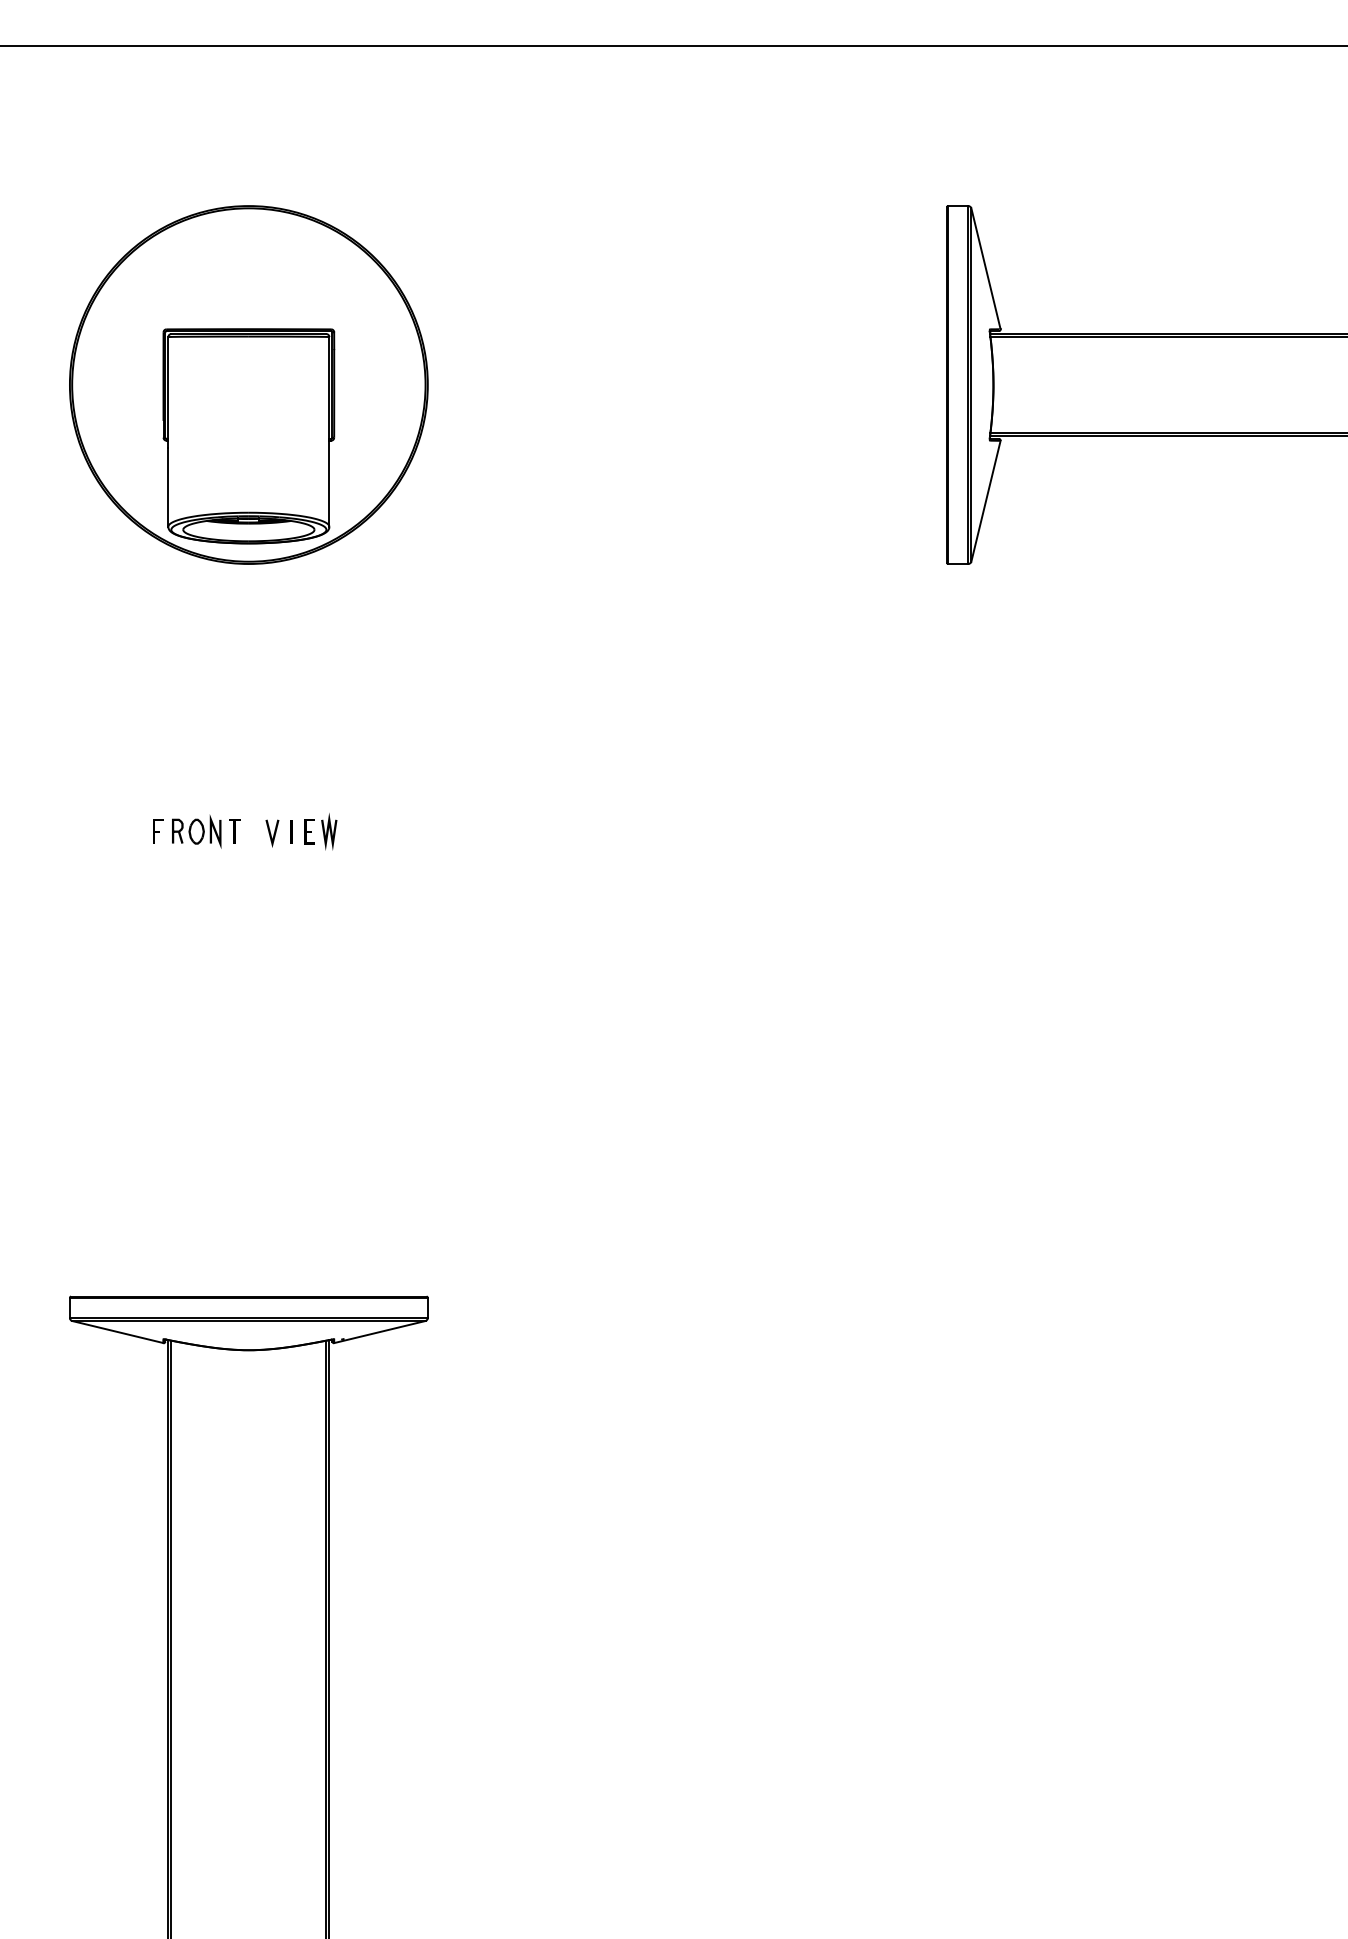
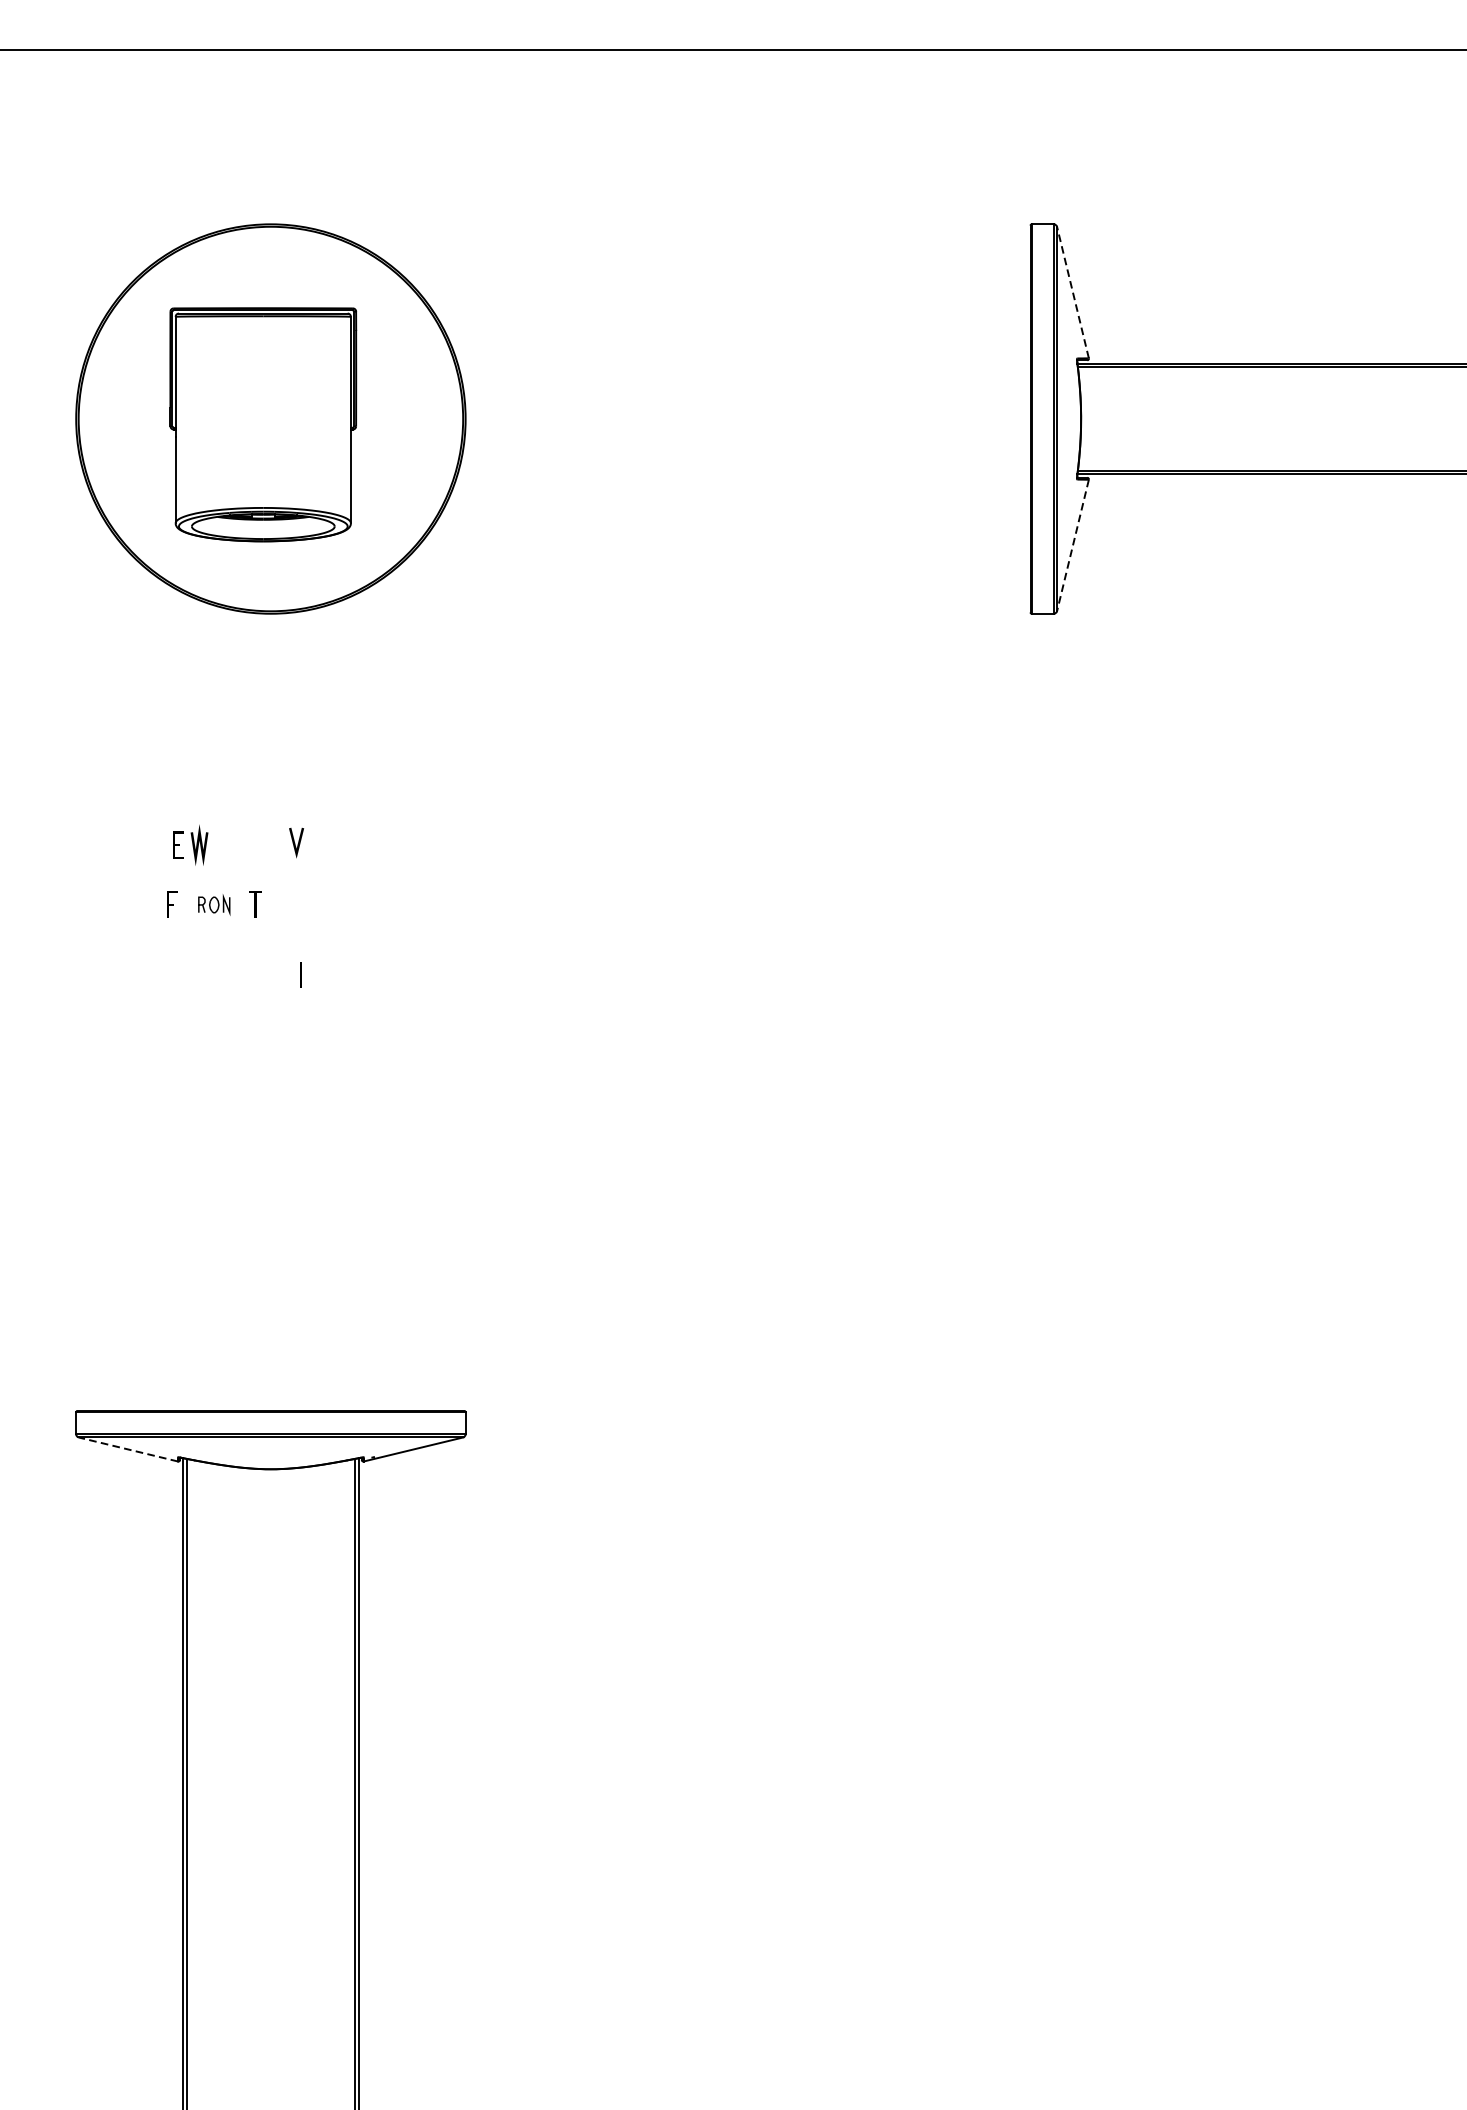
line: (985, 268) -> (1072, 292), solid -> dashed
part: (248, 436) -> (262, 424), moved
line: (985, 501) -> (1072, 545), solid -> dashed
part: (196, 831) -> (213, 904), size x0.6
line: (291, 831) -> (300, 974), moved
part: (320, 831) -> (189, 844), moved
line: (271, 833) -> (295, 842), moved
line: (117, 1332) -> (127, 1449), solid -> dashed

